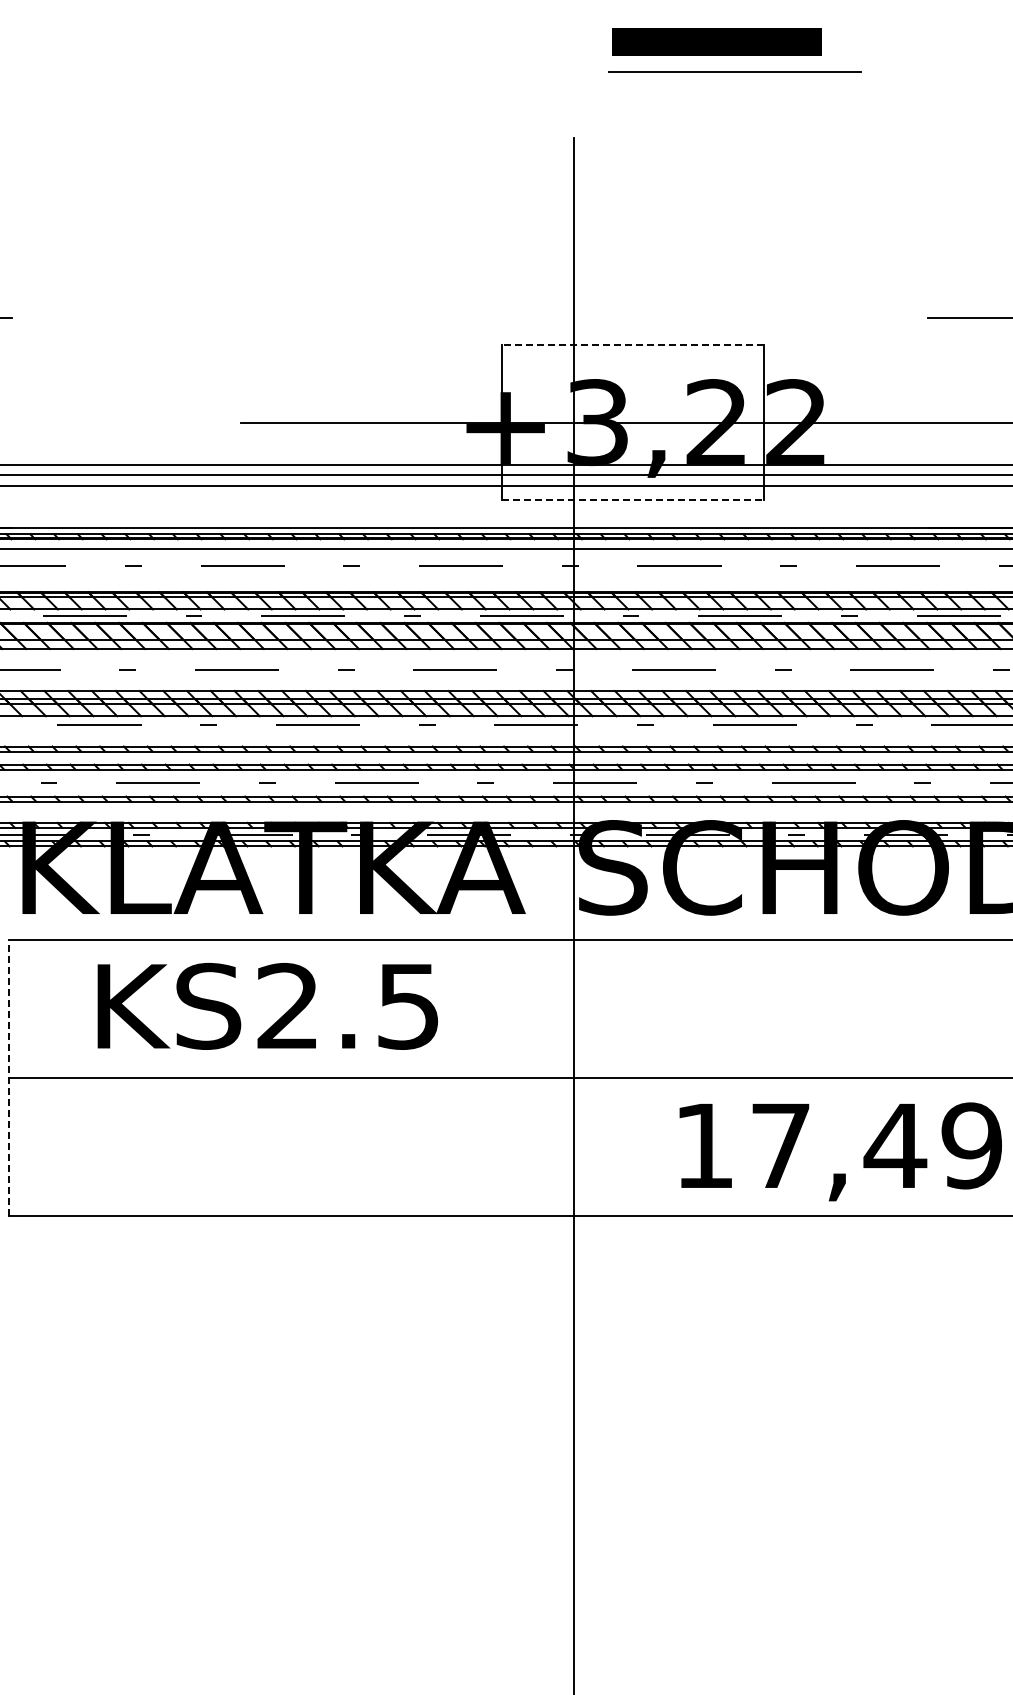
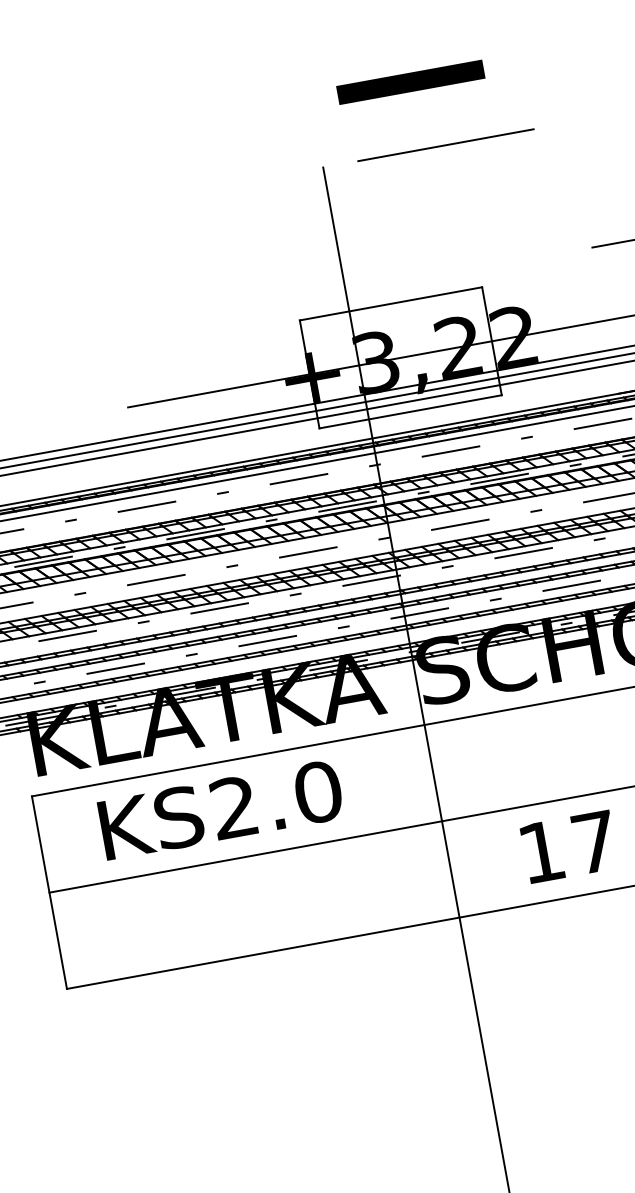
line: (734, 71) -> (445, 144), moved
line: (632, 345) -> (390, 304), dashed -> solid
line: (633, 500) -> (410, 411), dashed -> solid
text: (408, 1005) -> (318, 791), KS2.5 -> KS2.0
line: (9, 1077) -> (49, 892), dashed -> solid

